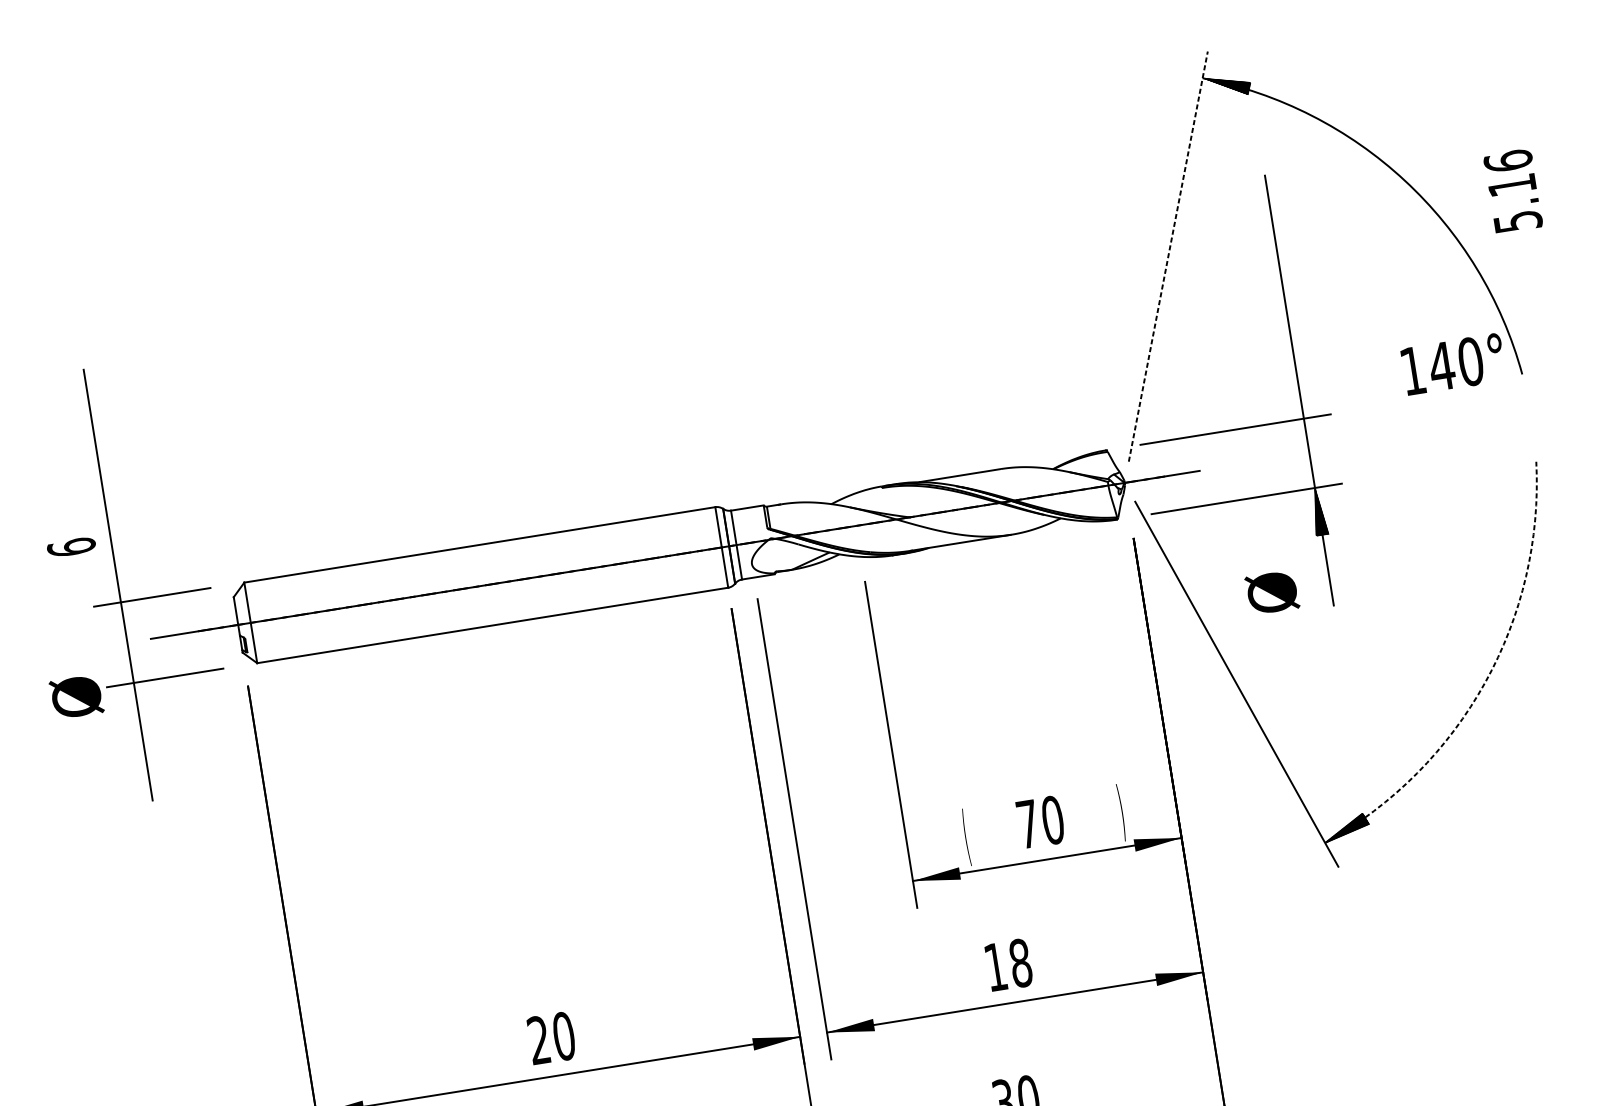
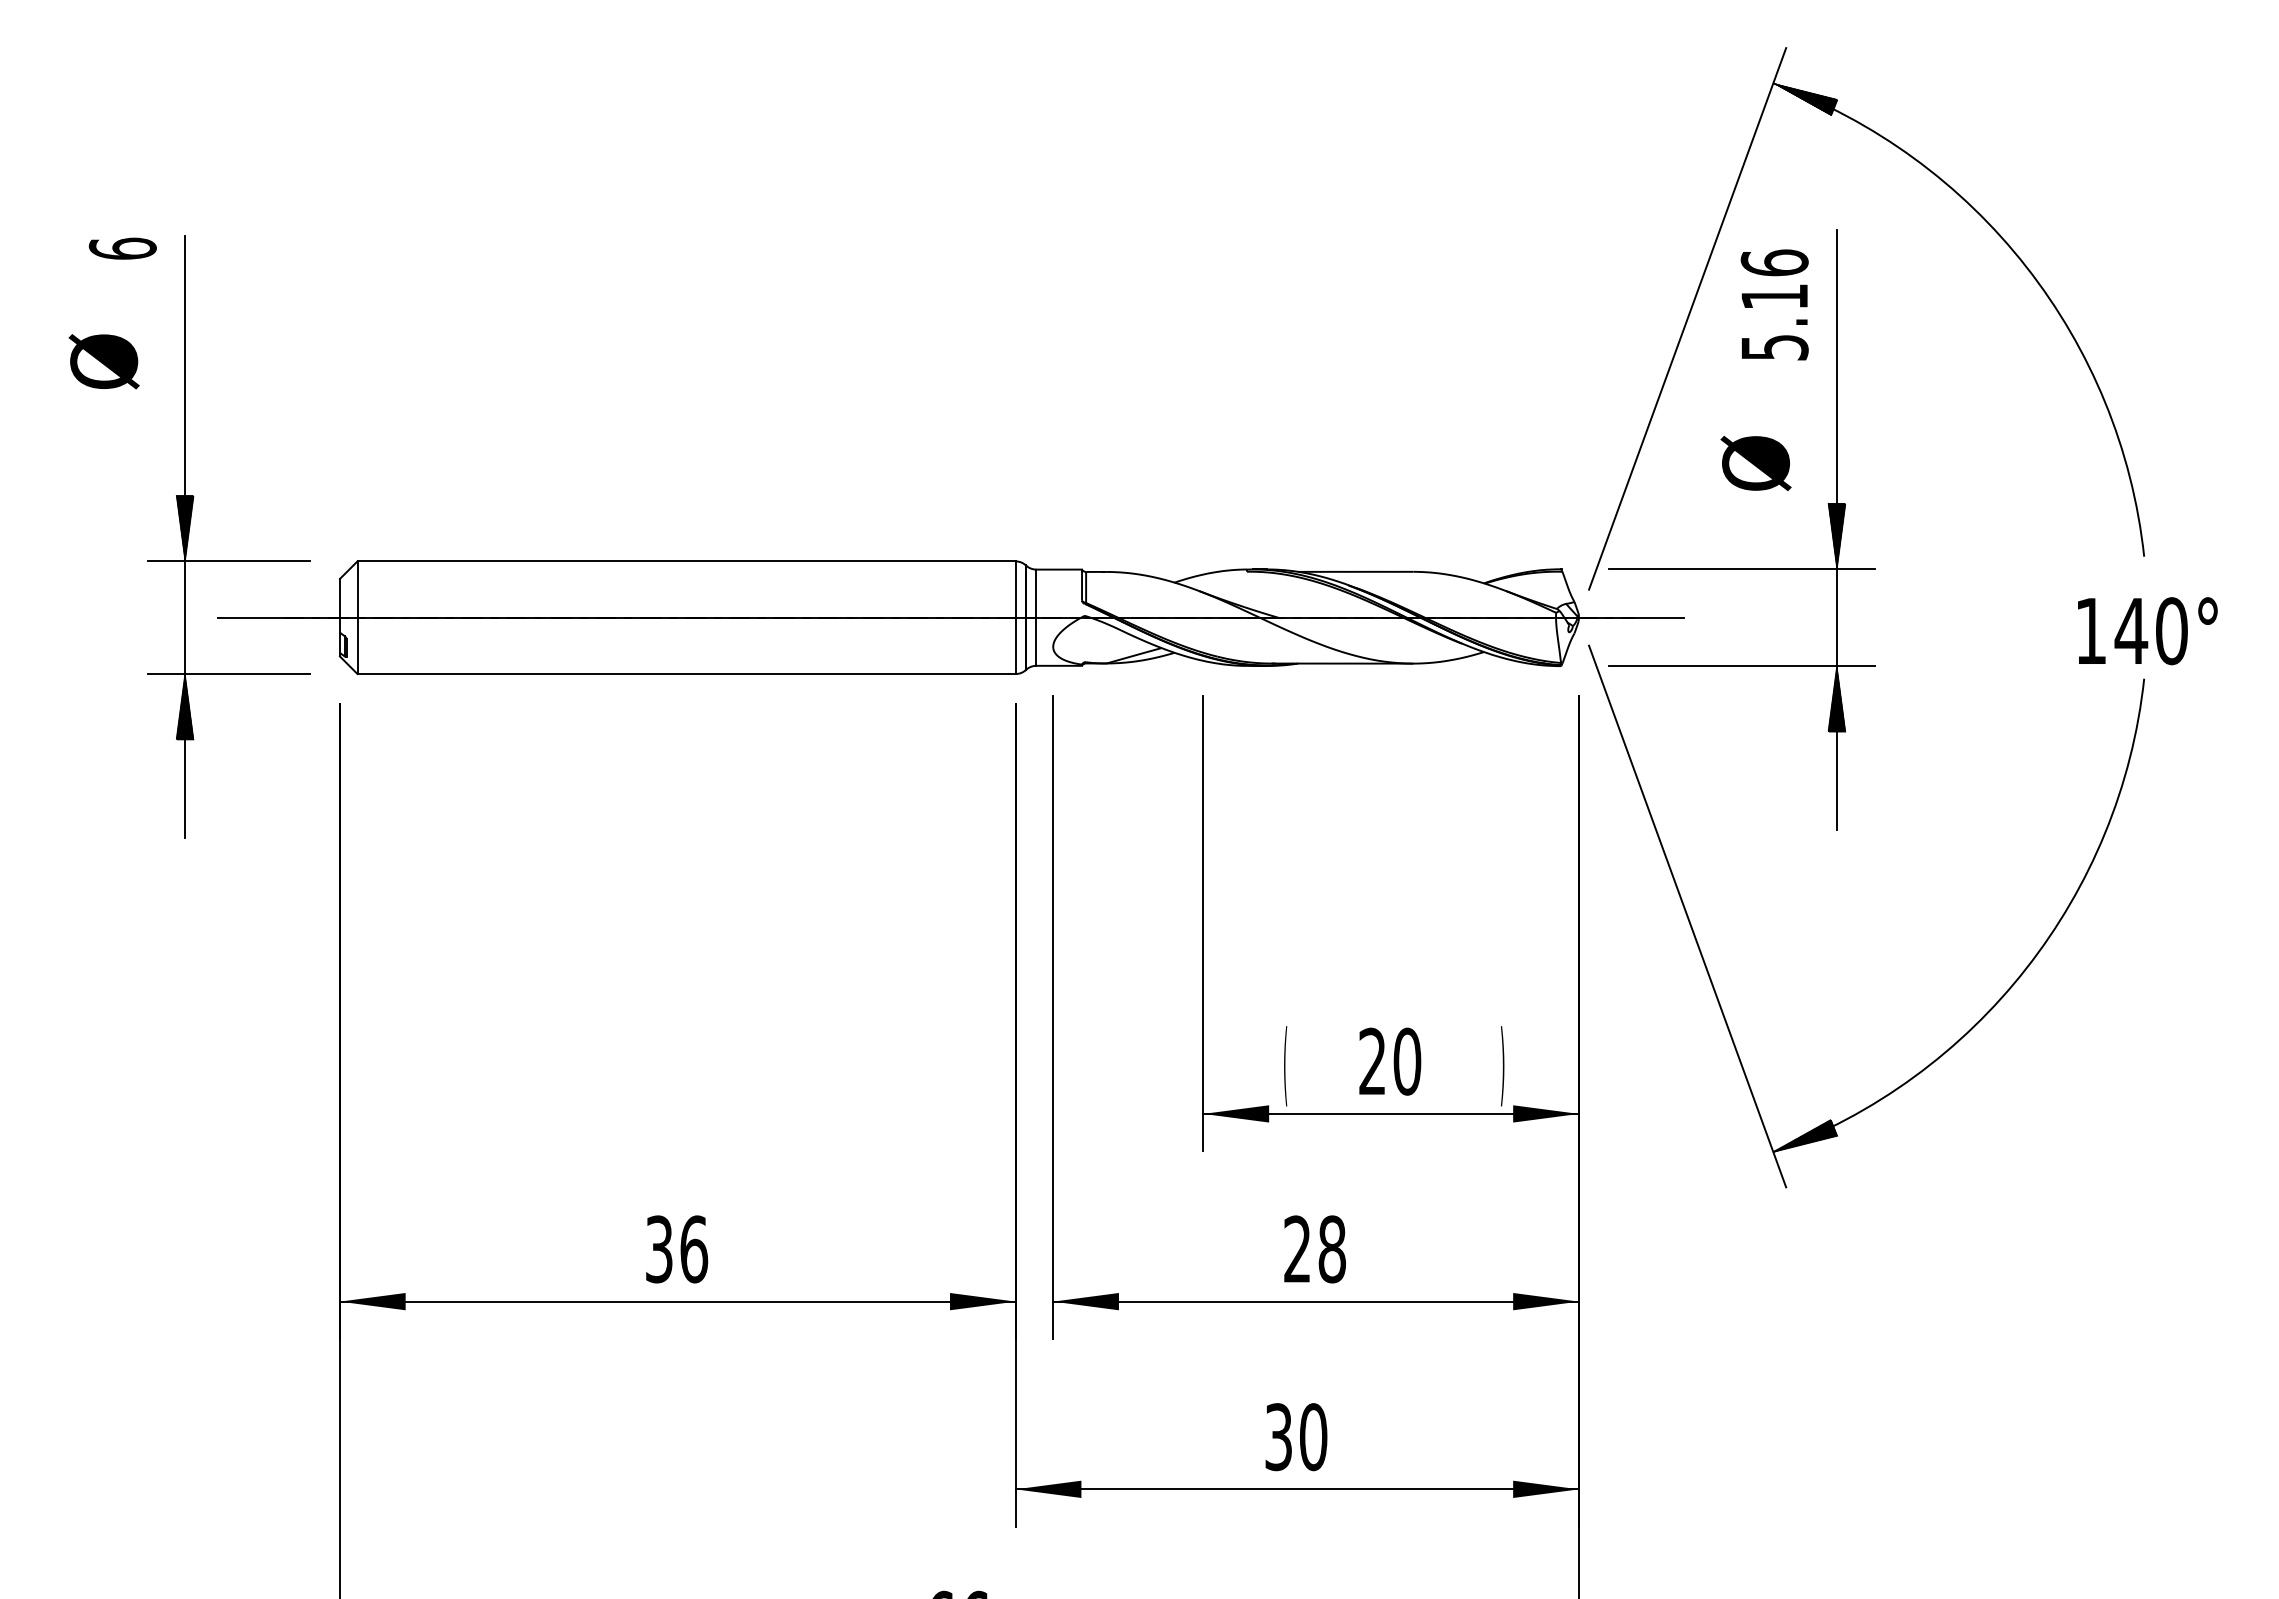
text: (1512, 190) -> (1774, 304), moved
line: (1168, 256) -> (1687, 318), dashed -> solid
text: (1453, 364) -> (2147, 631), moved
hatch: (1299, 394) -> (1836, 535), added
text: (71, 547) -> (122, 248), moved
hatch: (116, 578) -> (184, 528), added
text: (1271, 592) -> (1755, 463), moved
arc: (1485, 682) -> (2026, 968), dashed -> solid
text: (76, 696) -> (103, 361), moved
hatch: (137, 706) -> (184, 706), added
text: (1027, 823) -> (1372, 1060), 70 -> 20
text: (995, 966) -> (1296, 1248), 18 -> 28
text: (552, 1038) -> (677, 1249), 20 -> 36

